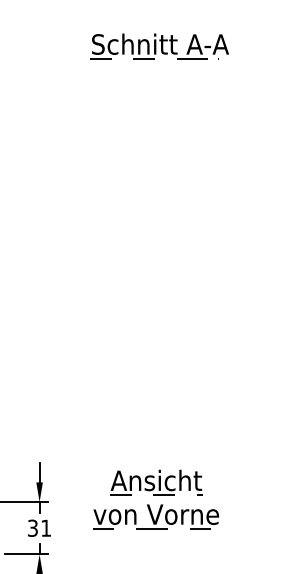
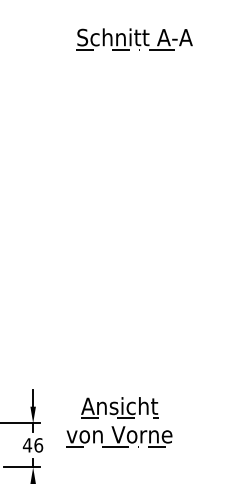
part: (156, 499) -> (119, 422), moved
text: (38, 528) -> (32, 445), 31 -> 46

